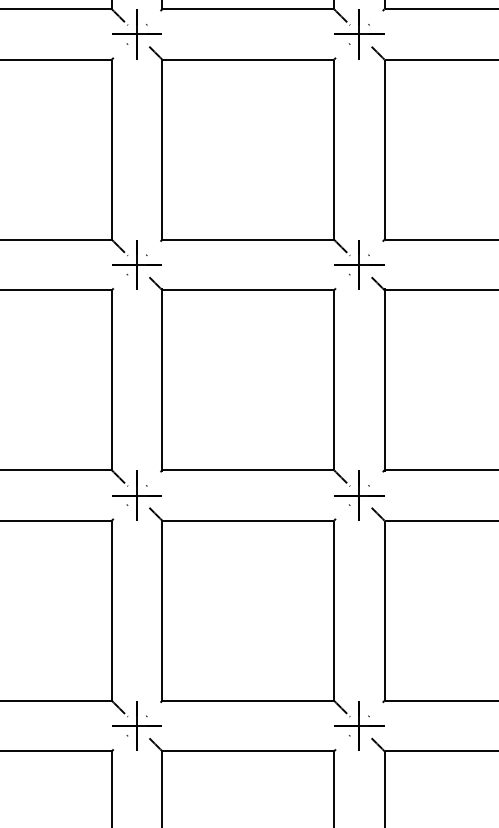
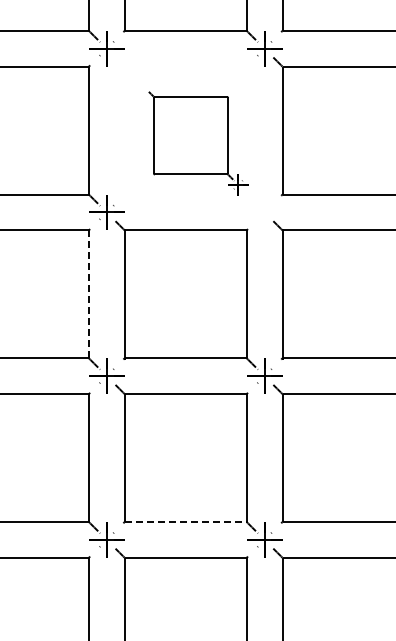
part: (266, 167) -> (198, 143), size x0.6
line: (111, 380) -> (88, 294), solid -> dashed
line: (247, 700) -> (185, 521), solid -> dashed

